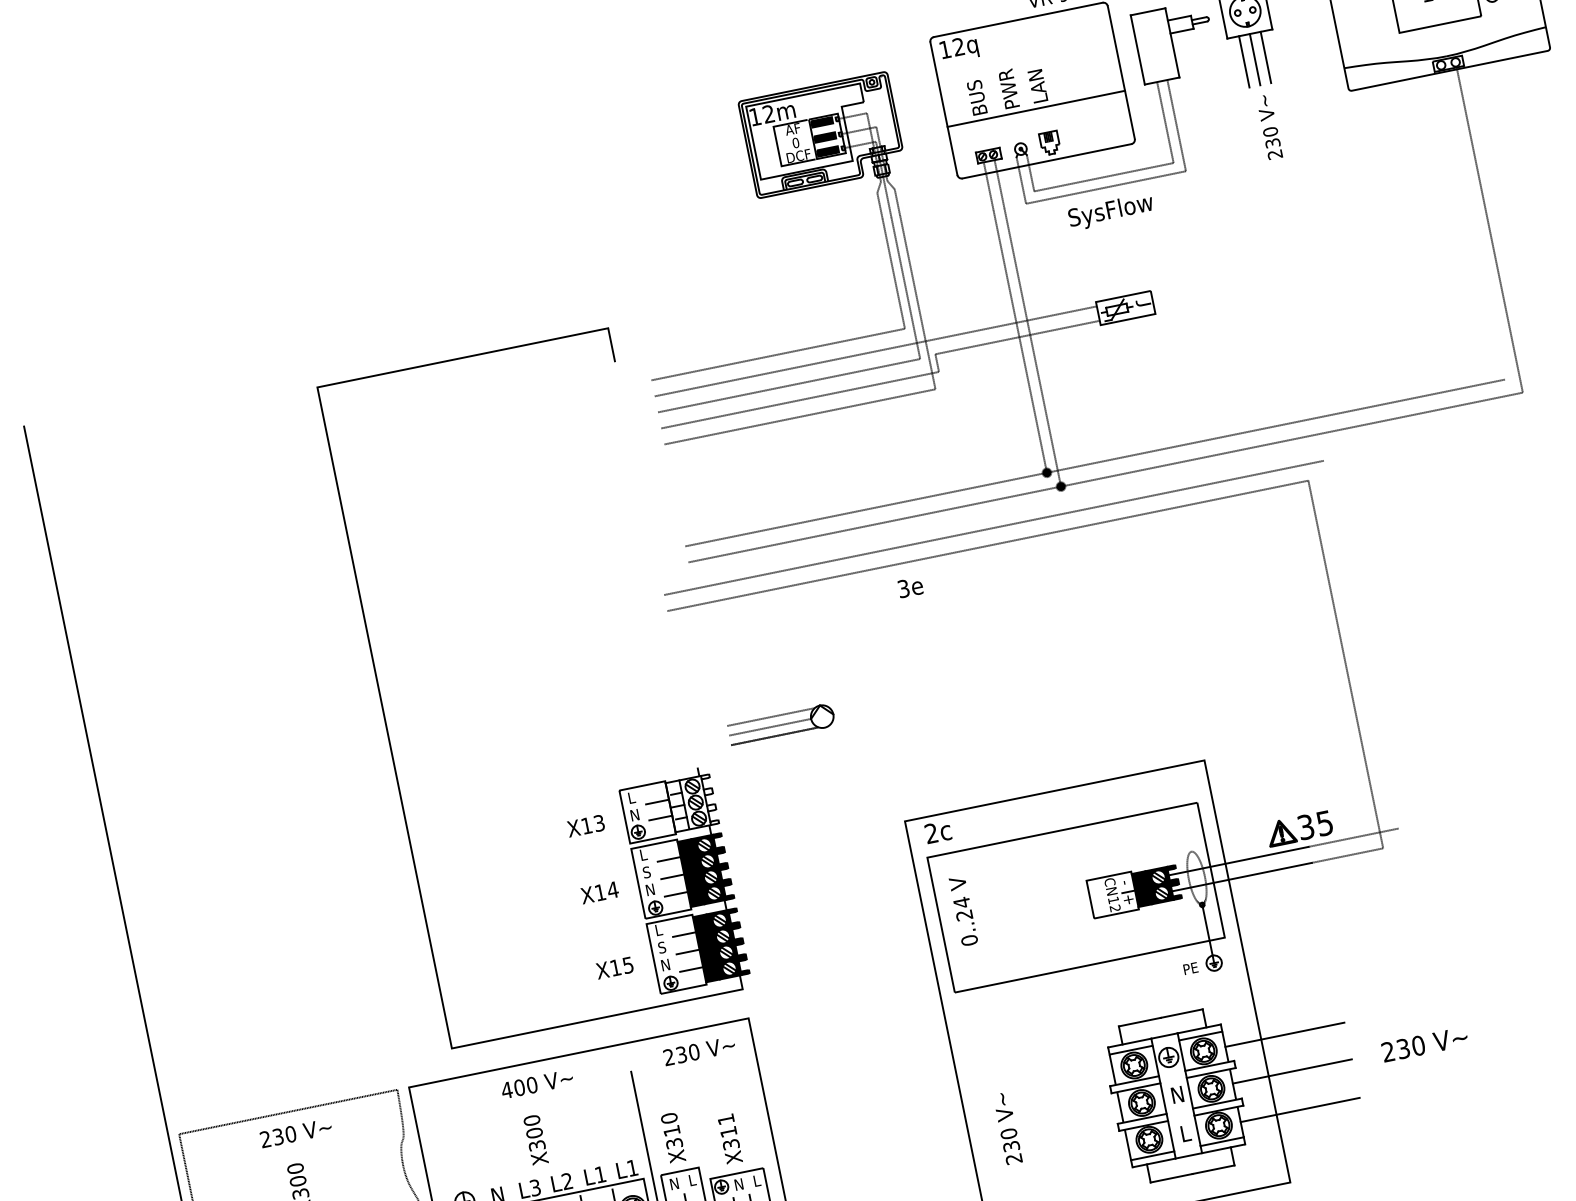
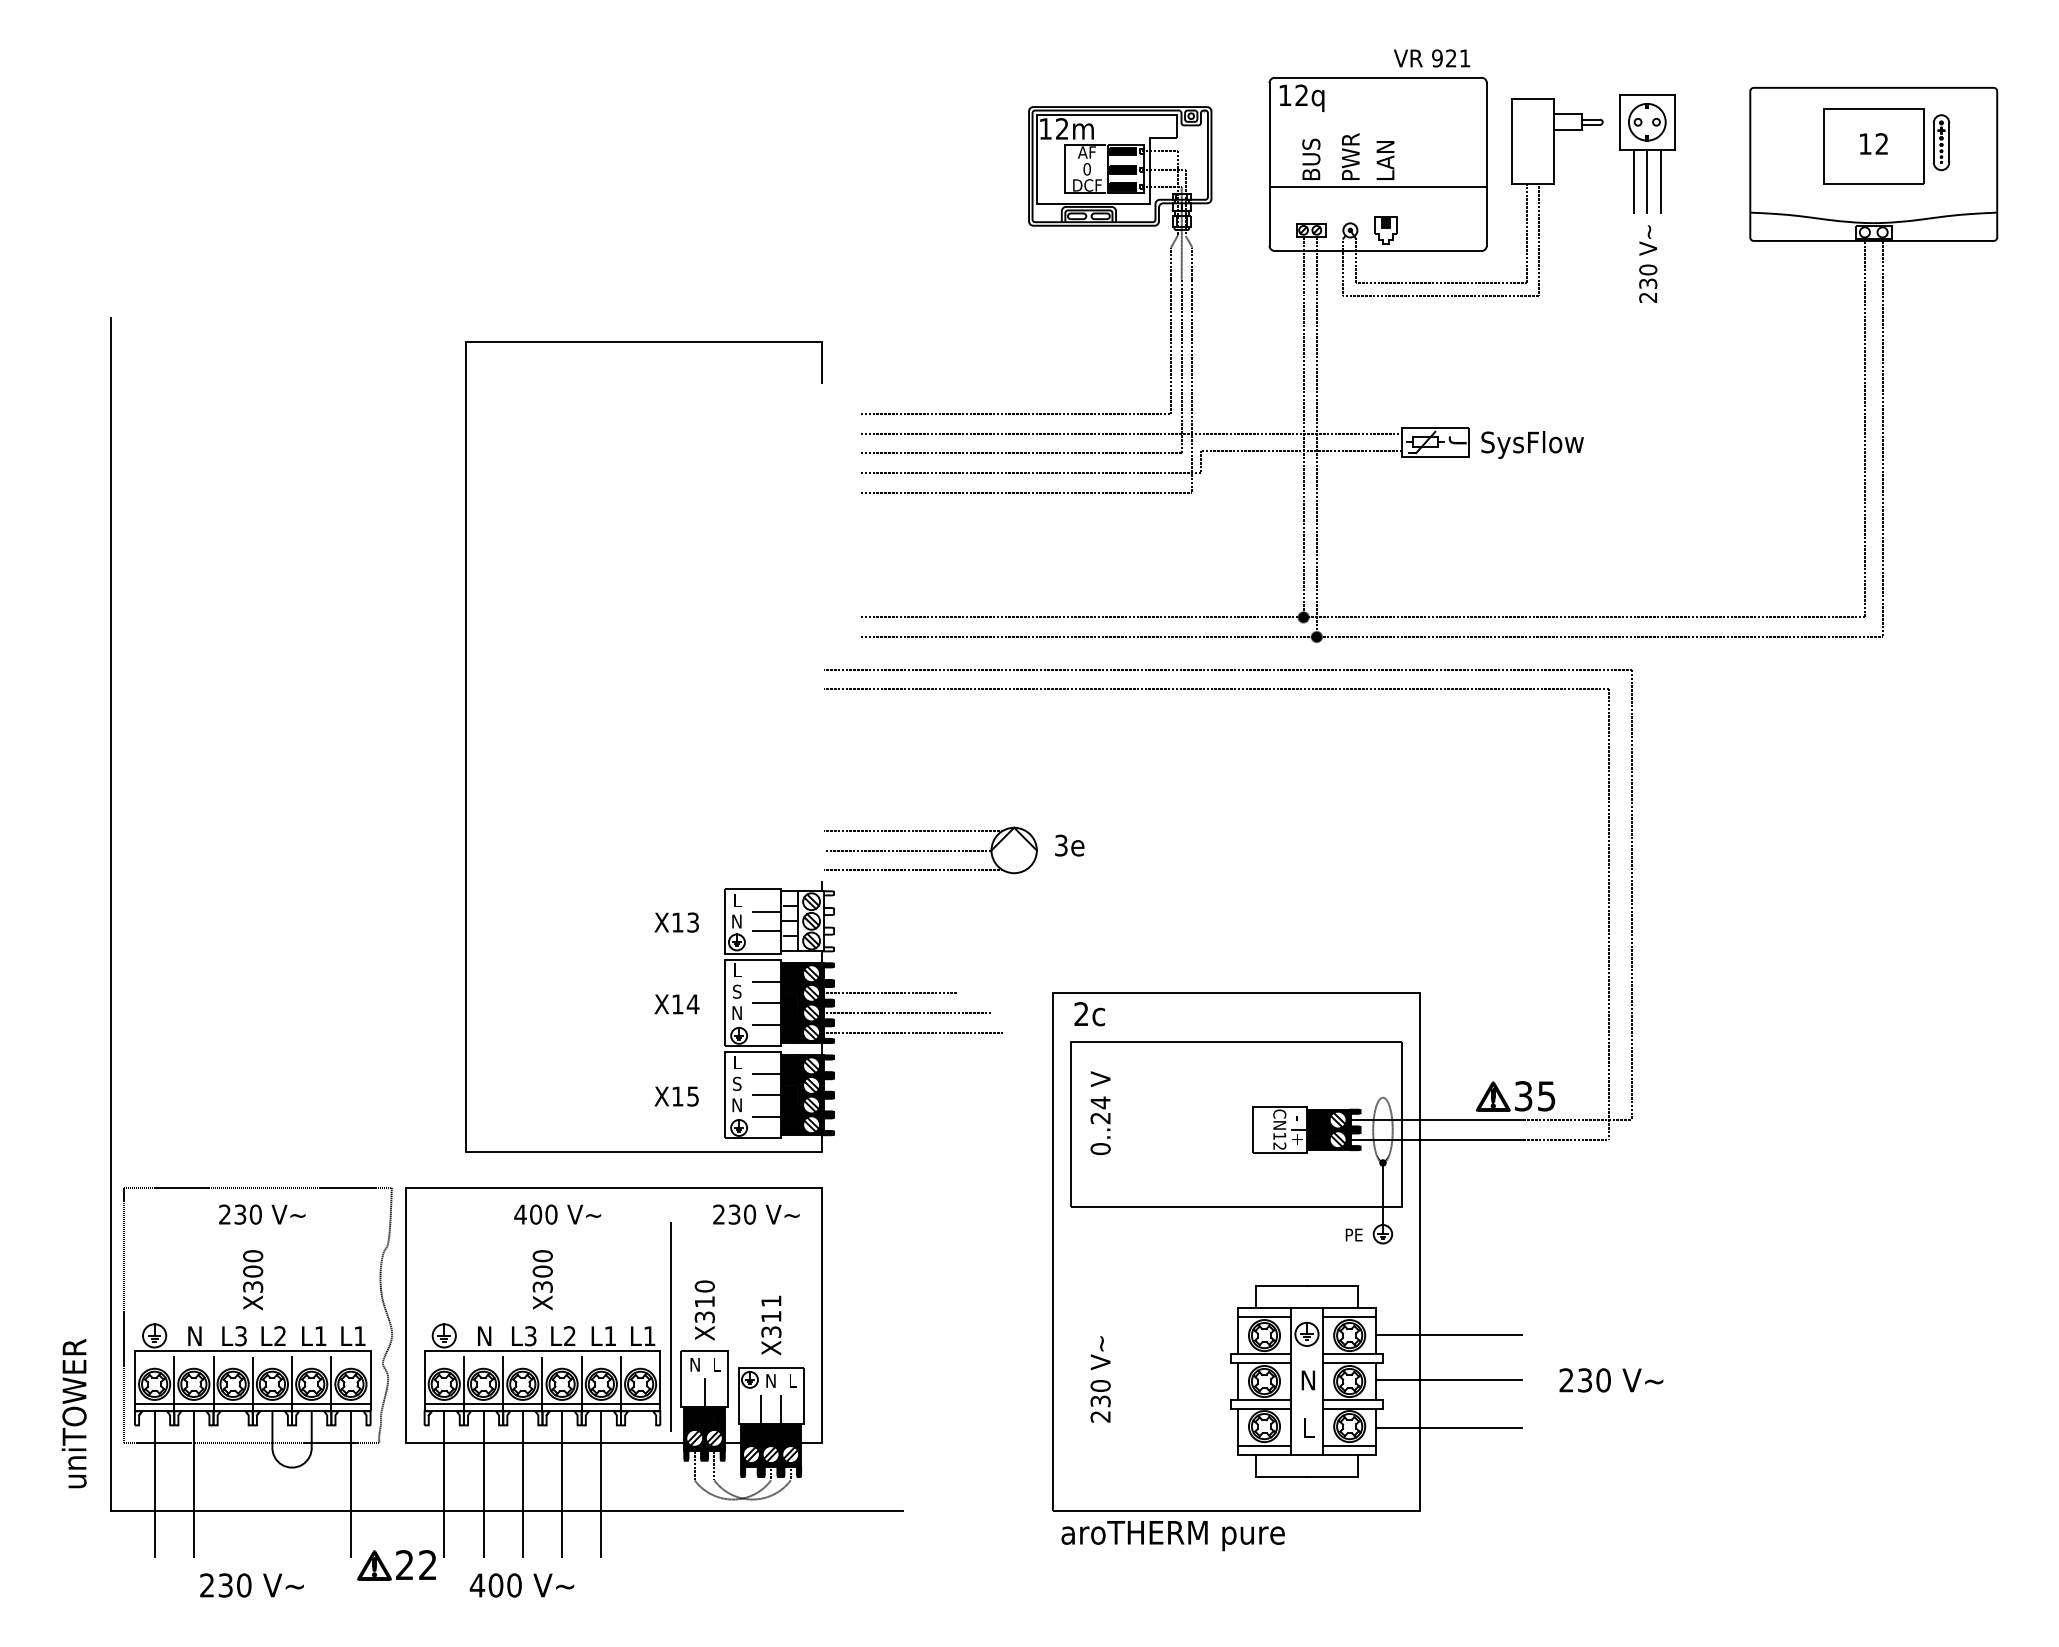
text: (1111, 212) -> (1532, 445), moved
line: (1473, 224) -> (1864, 427), added
text: (910, 587) -> (1069, 845), moved
line: (1361, 644) -> (1632, 894), added
part: (781, 725) -> (930, 850), size x1.67
line: (772, 848) -> (890, 993), added
line: (789, 861) -> (907, 1012), added
line: (797, 876) -> (913, 1032), added

